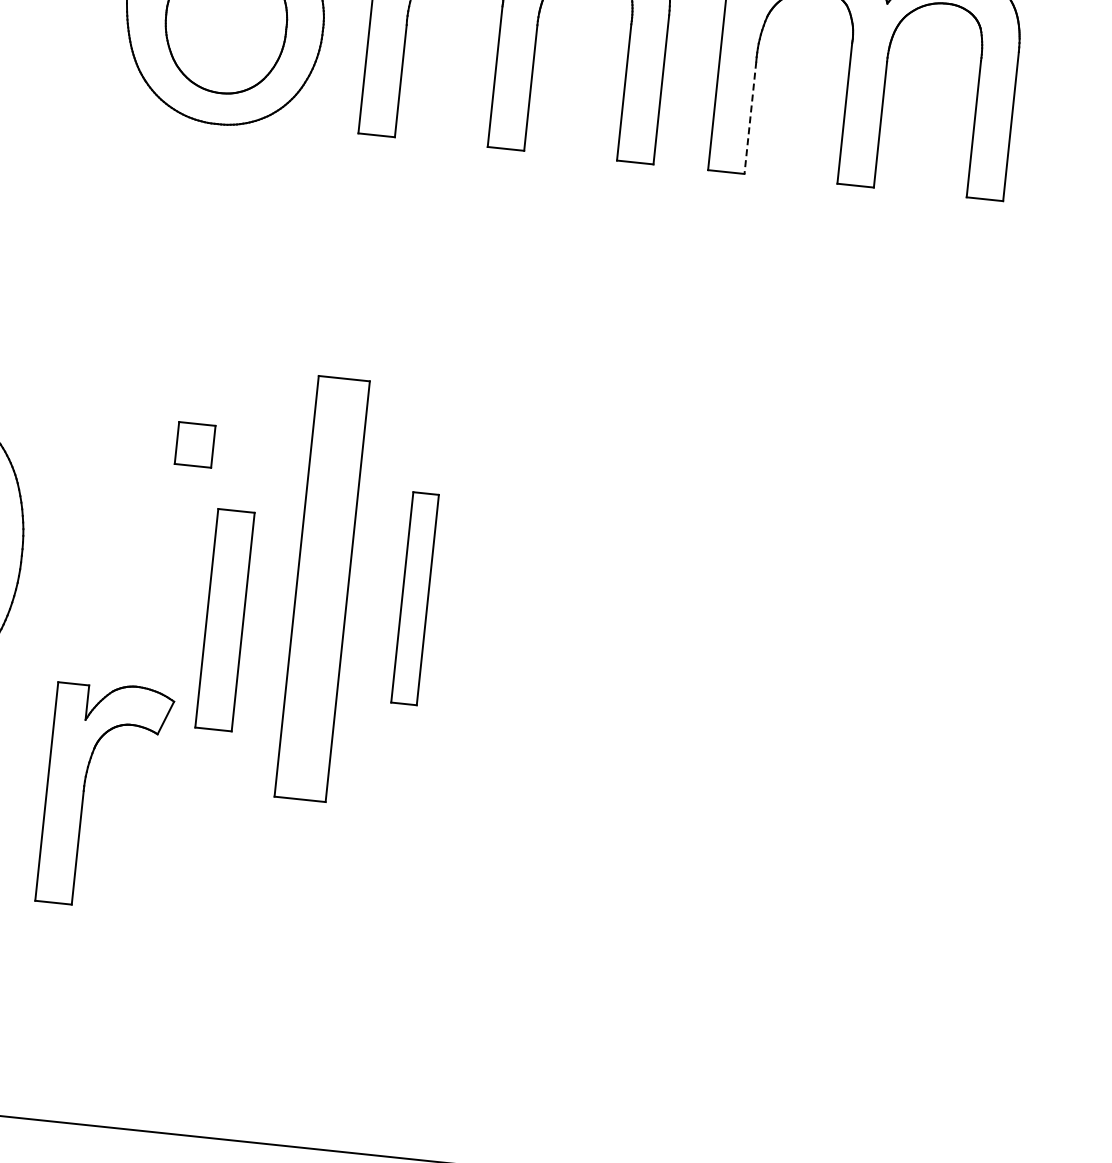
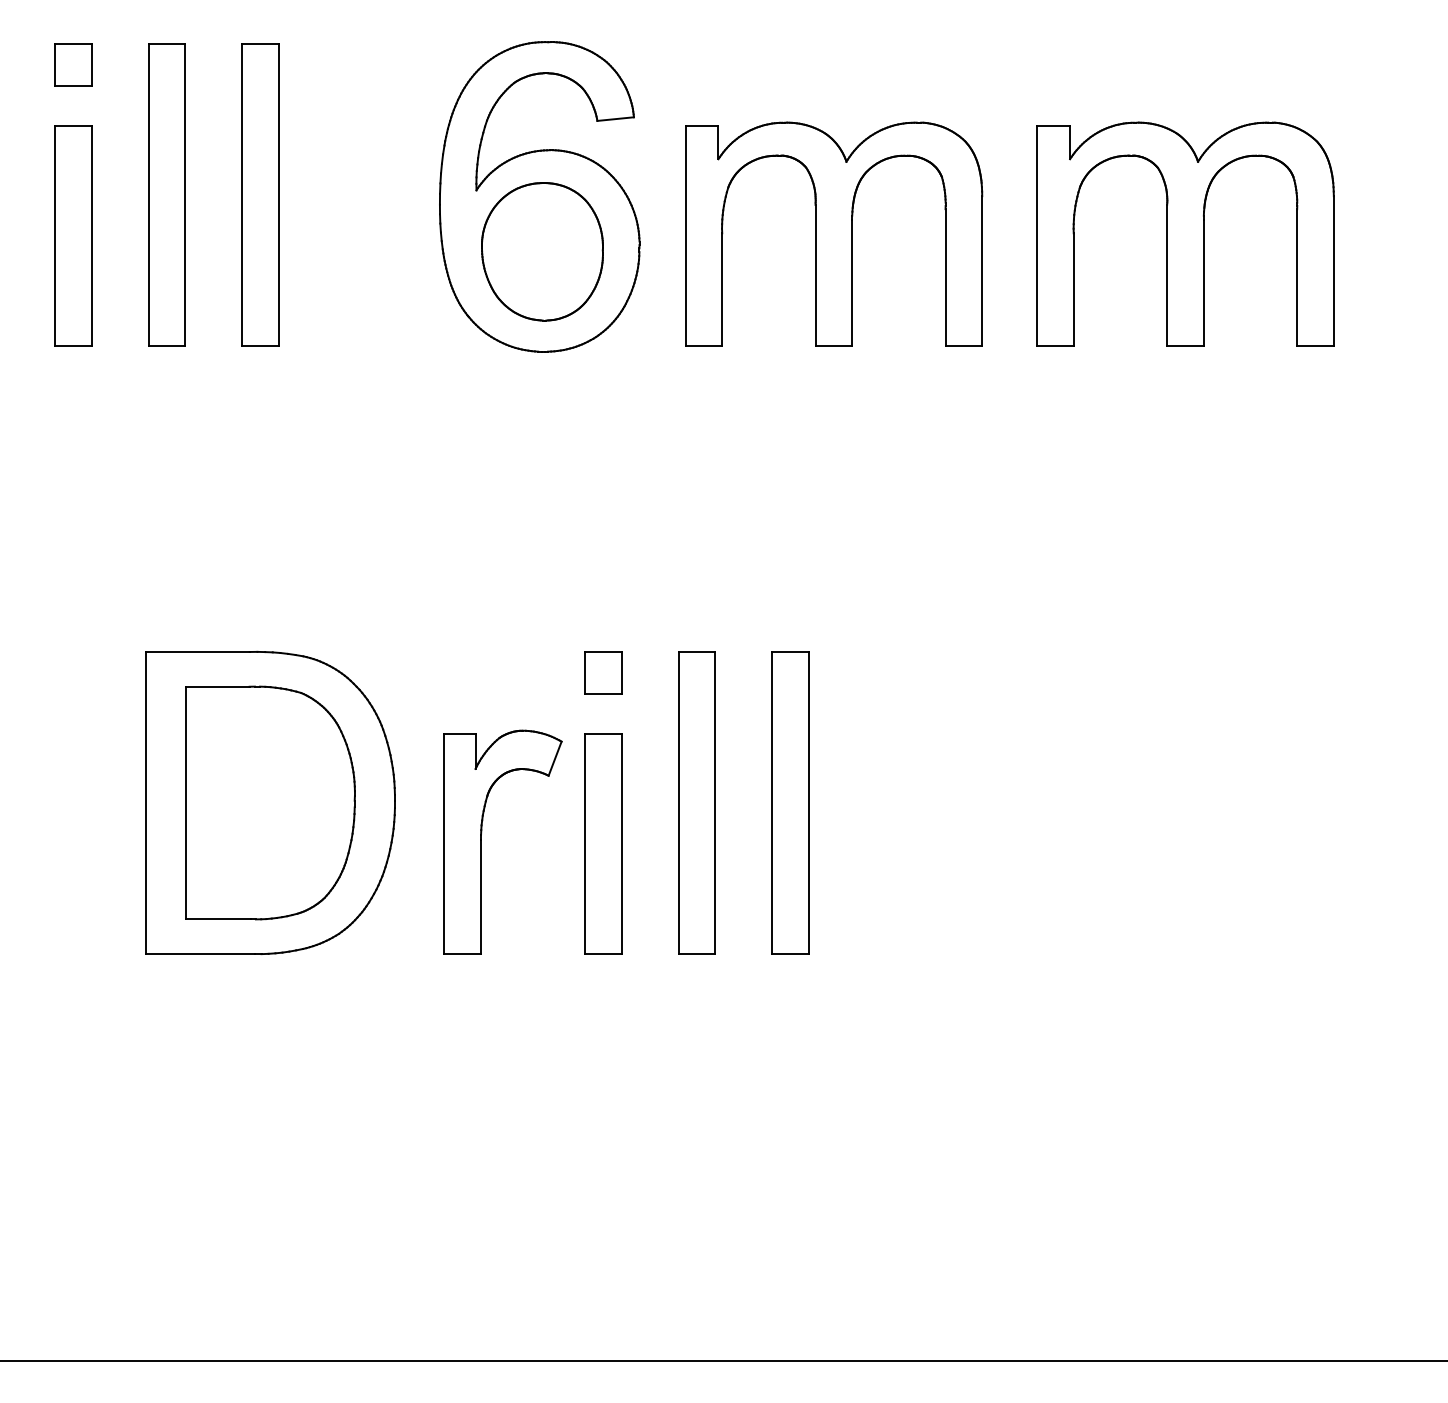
line: (750, 118) -> (1073, 290), dashed -> solid
part: (195, 444) -> (603, 672), moved
part: (321, 588) -> (696, 802), size x0.71
part: (415, 598) -> (790, 802), size x1.43
part: (83, 792) -> (481, 841), moved

